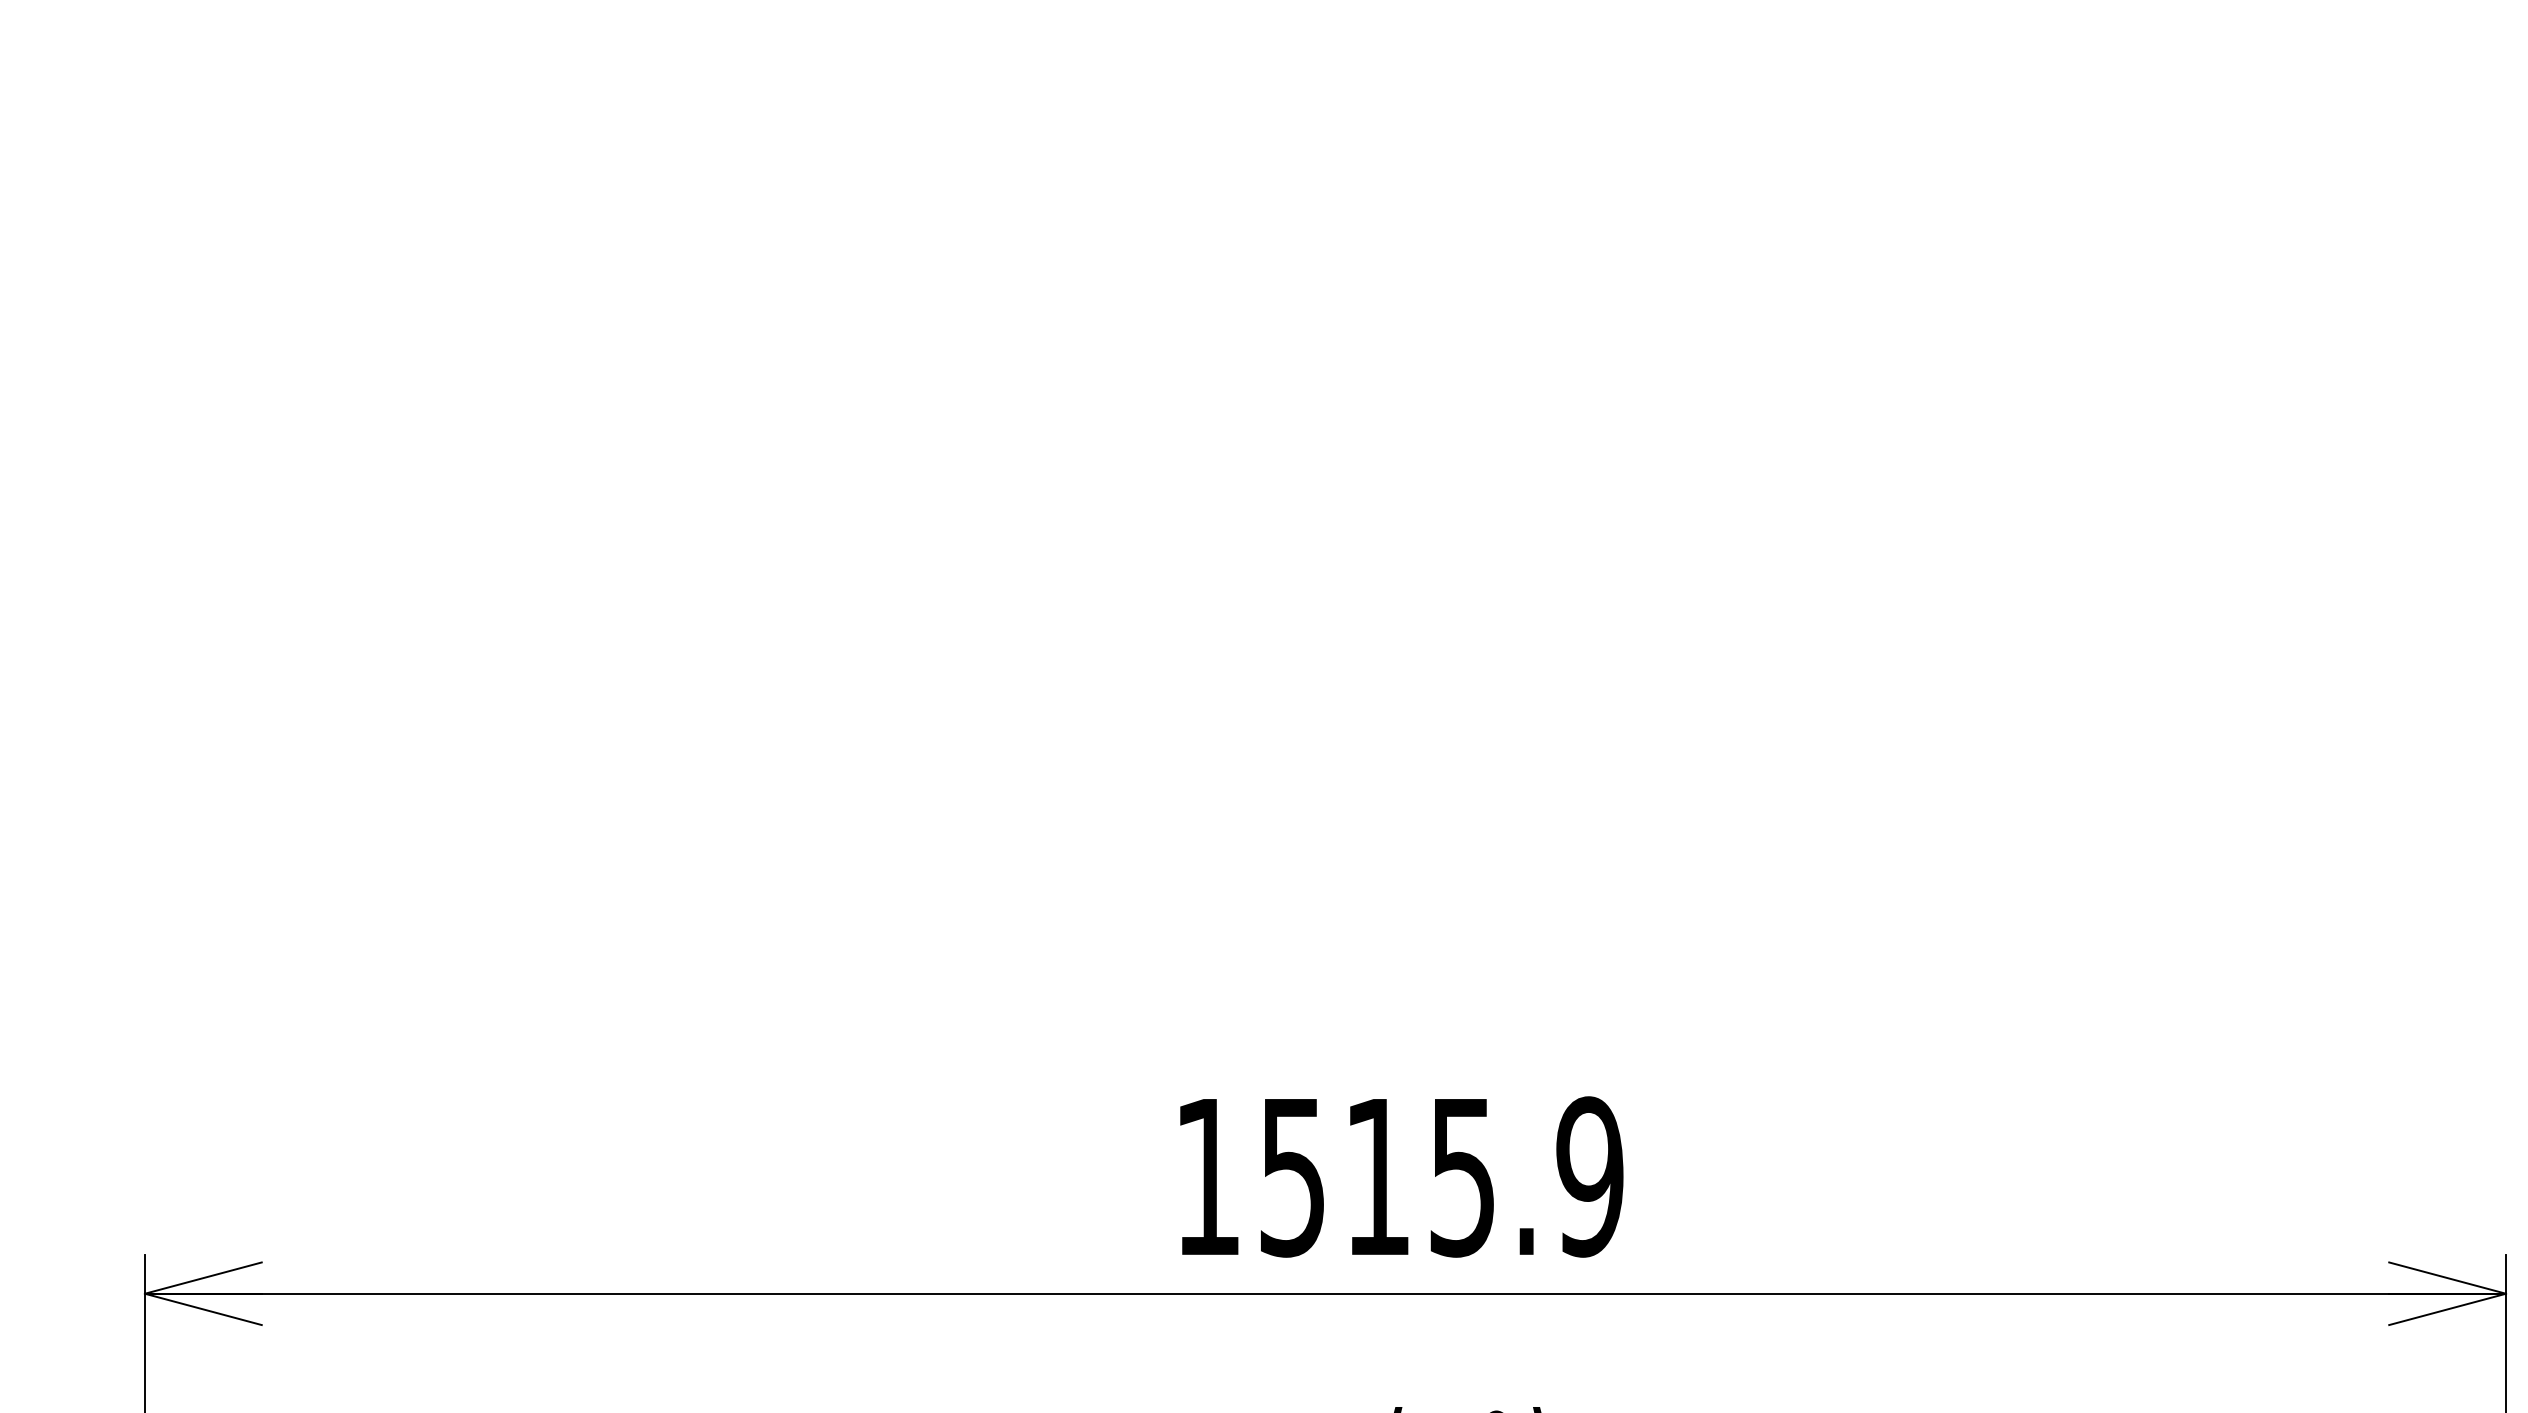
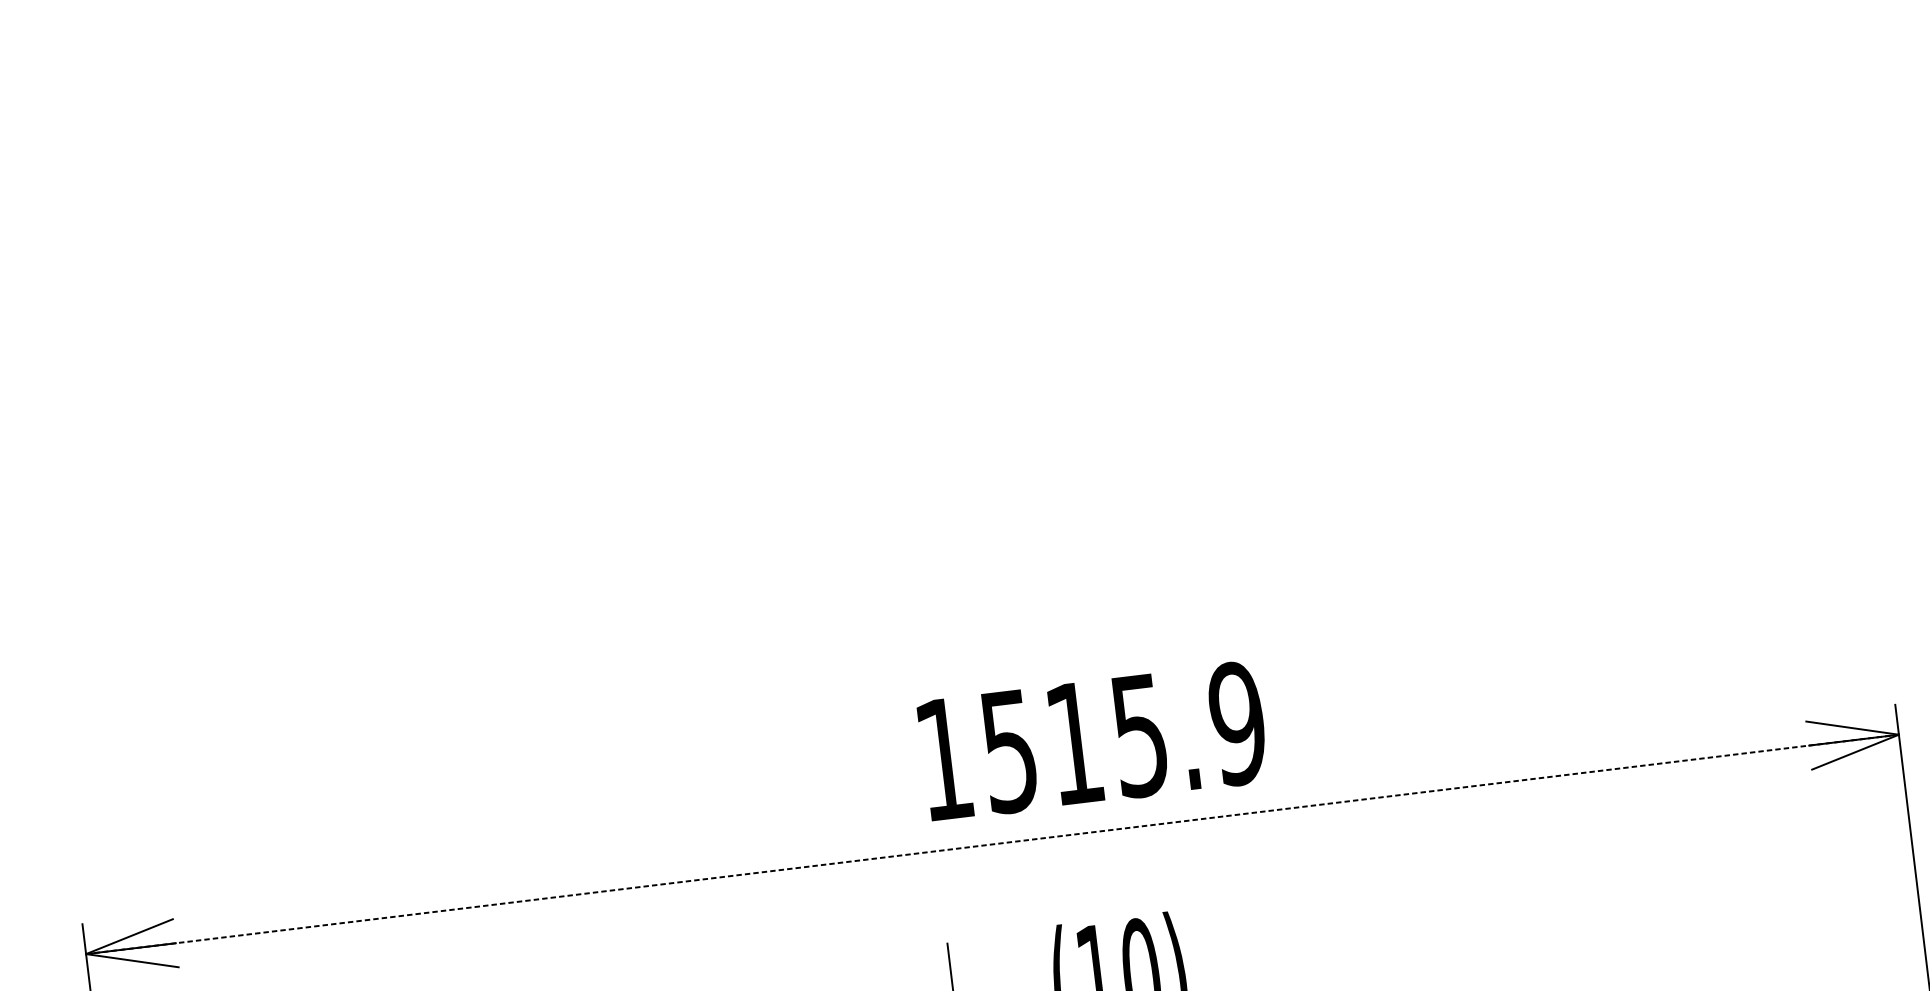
text: (1401, 1176) -> (1092, 740), moved
line: (1325, 1293) -> (992, 844), solid -> dashed

